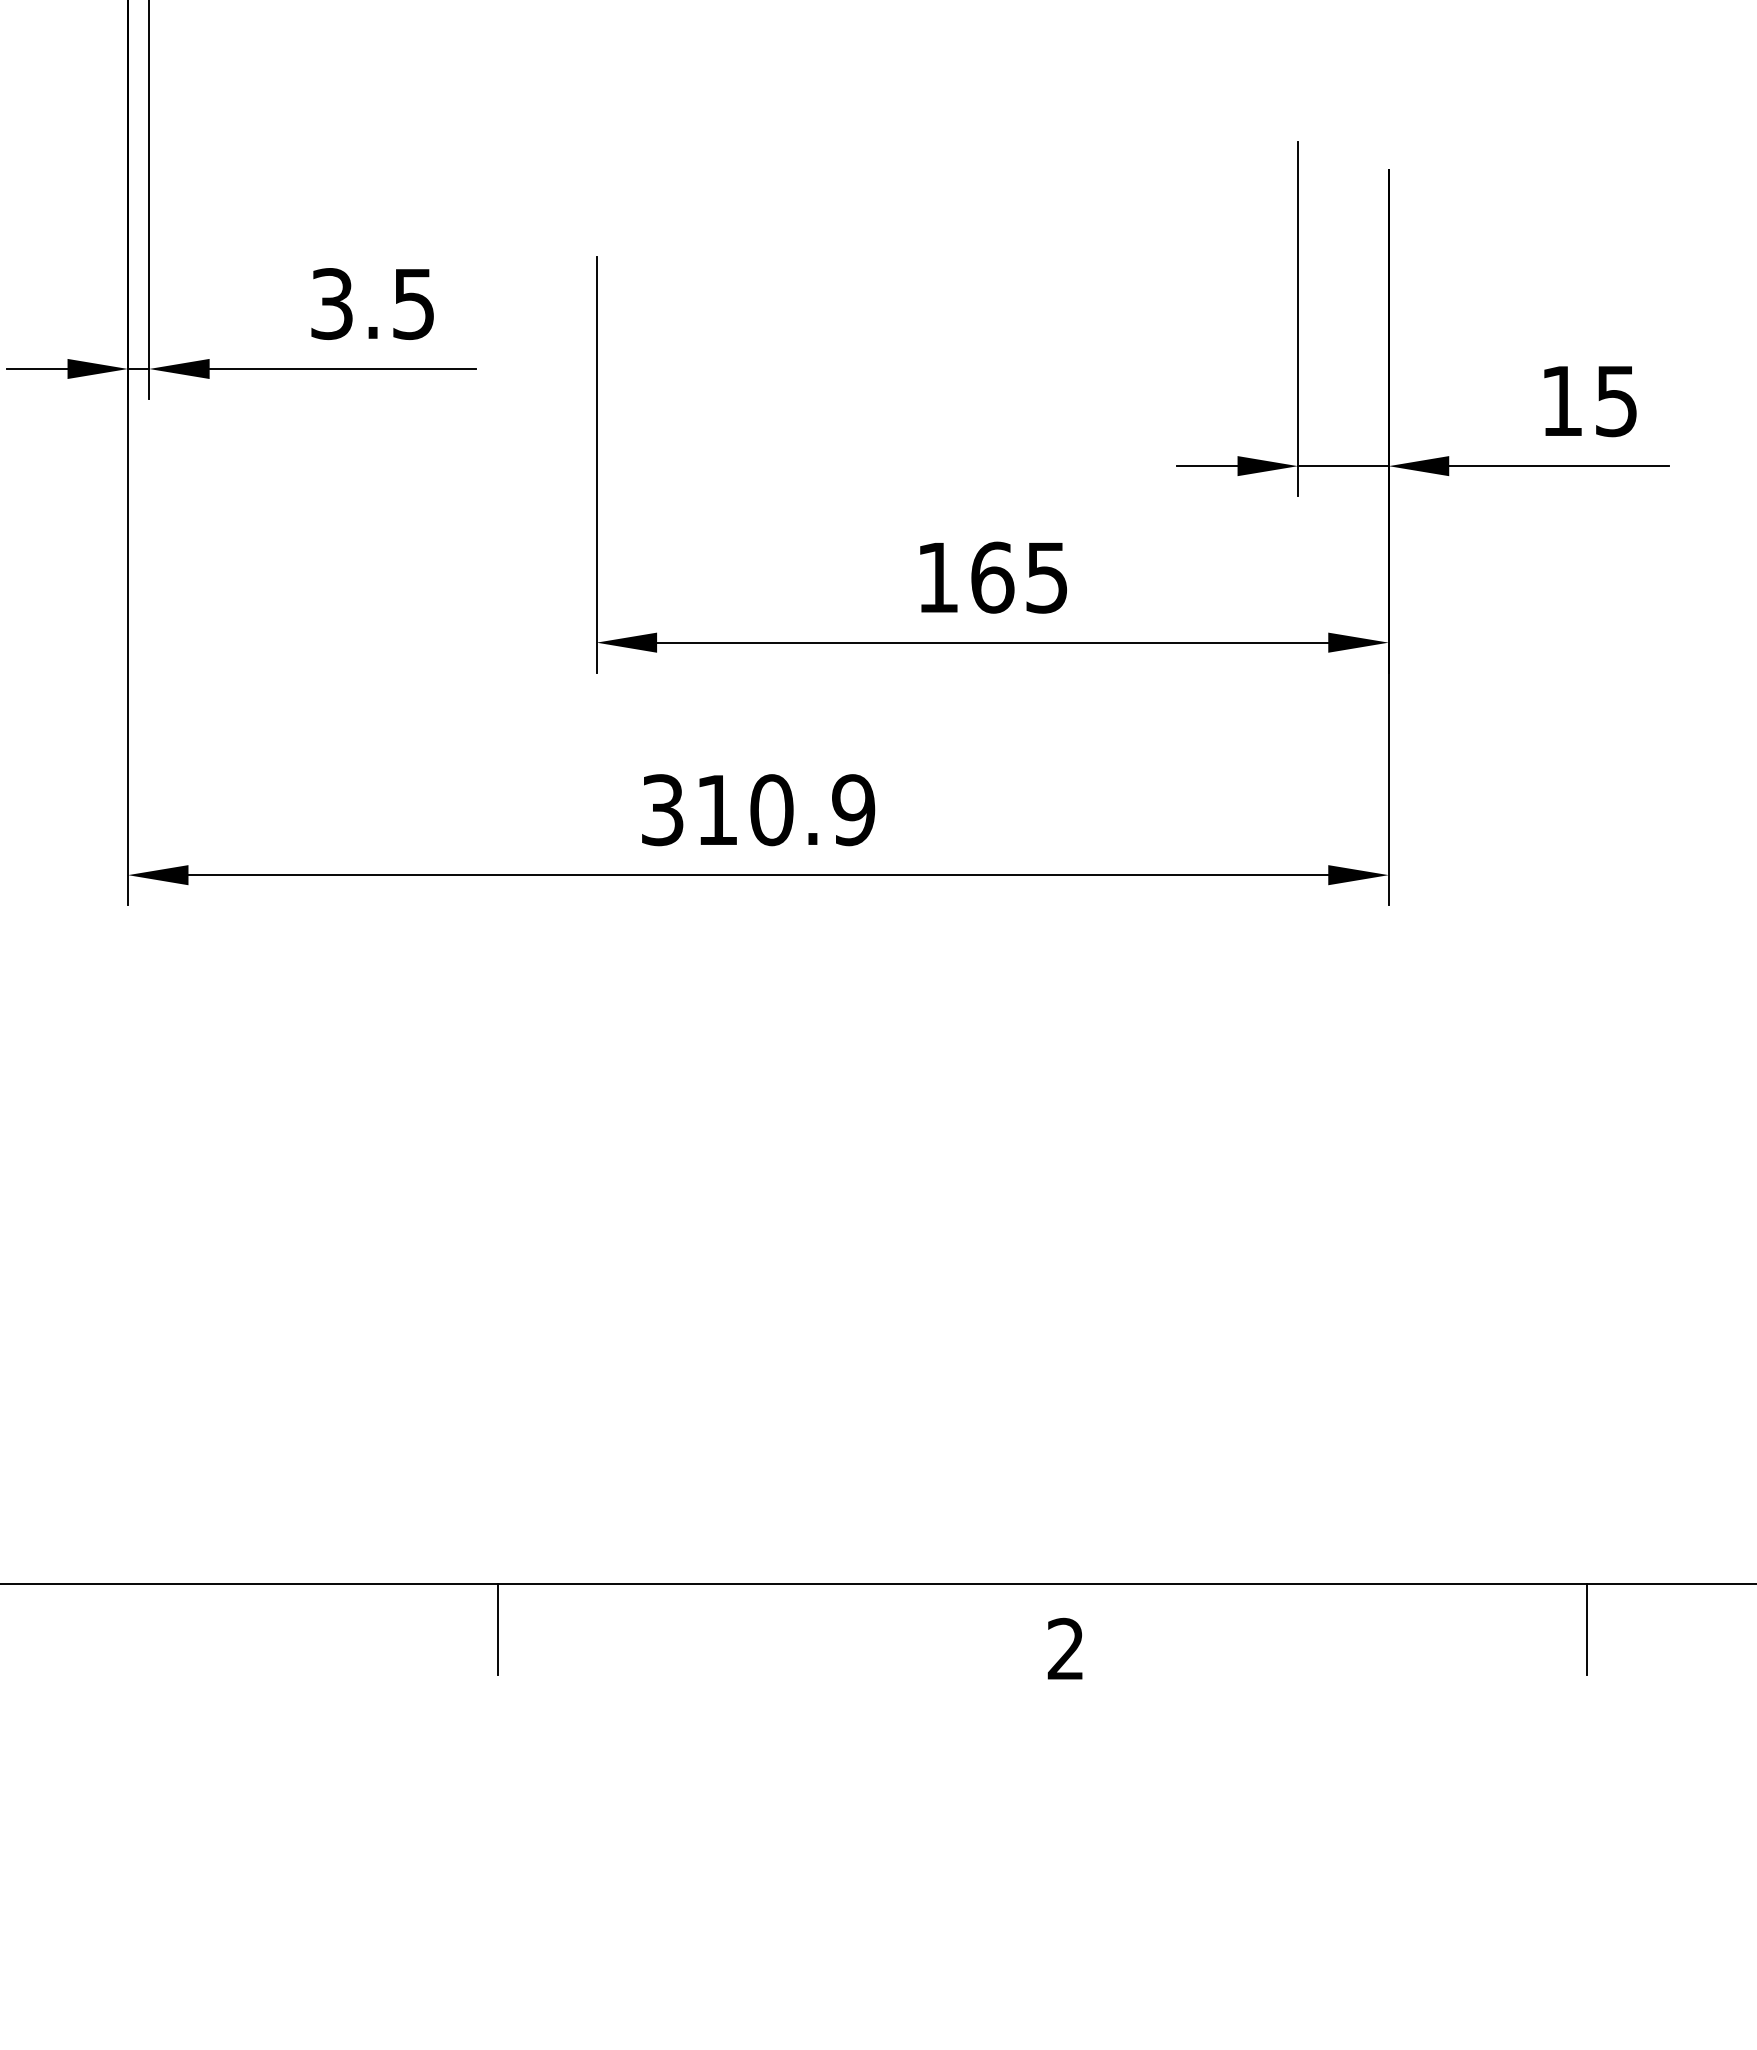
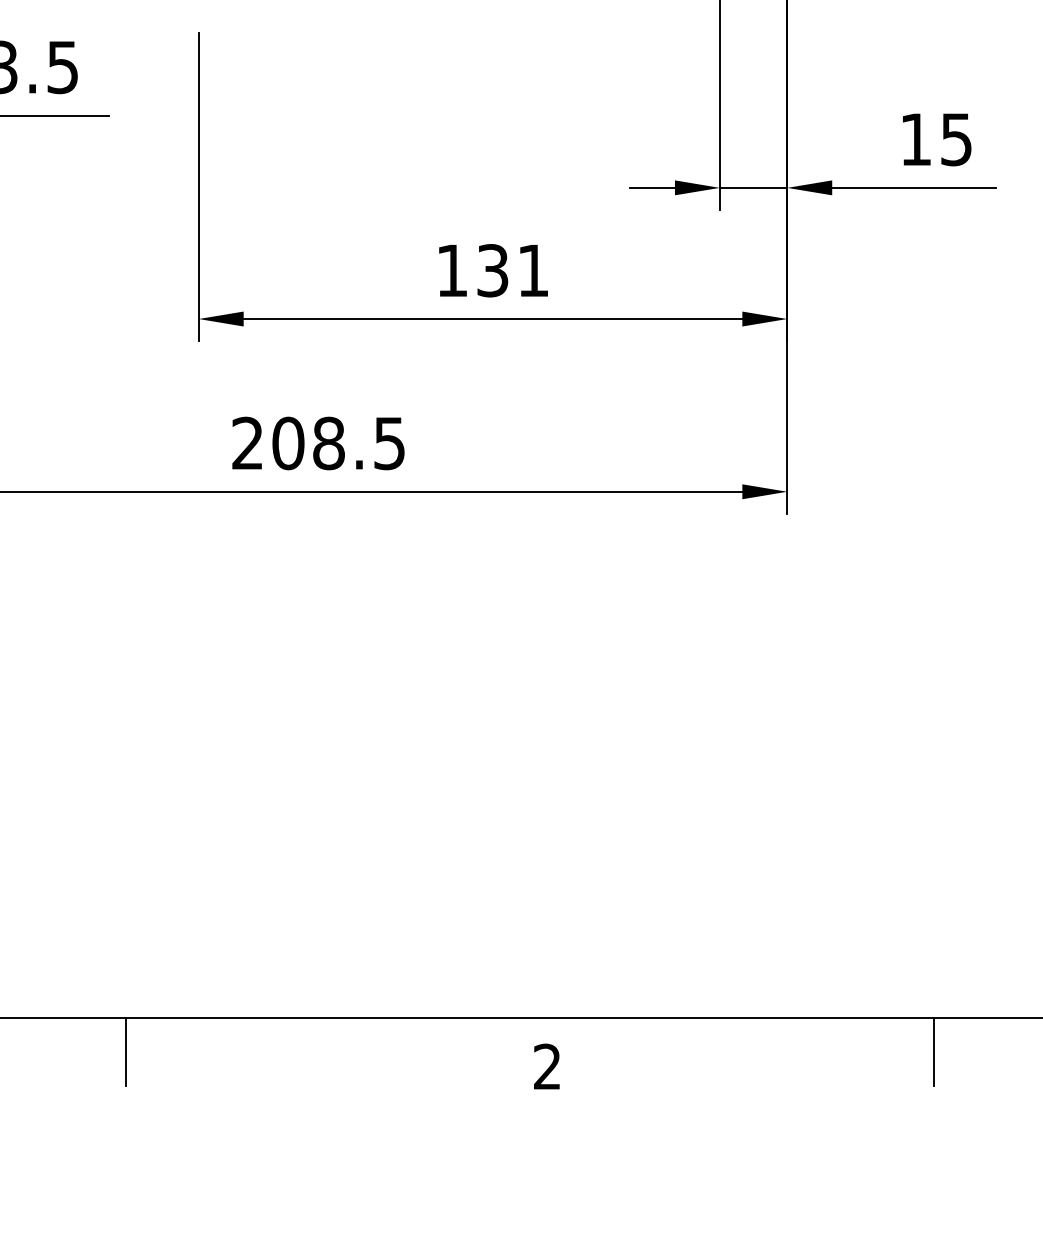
text: (1018, 577) -> (512, 270), 165 -> 131
text: (758, 810) -> (319, 443), 310.9 -> 208.5

